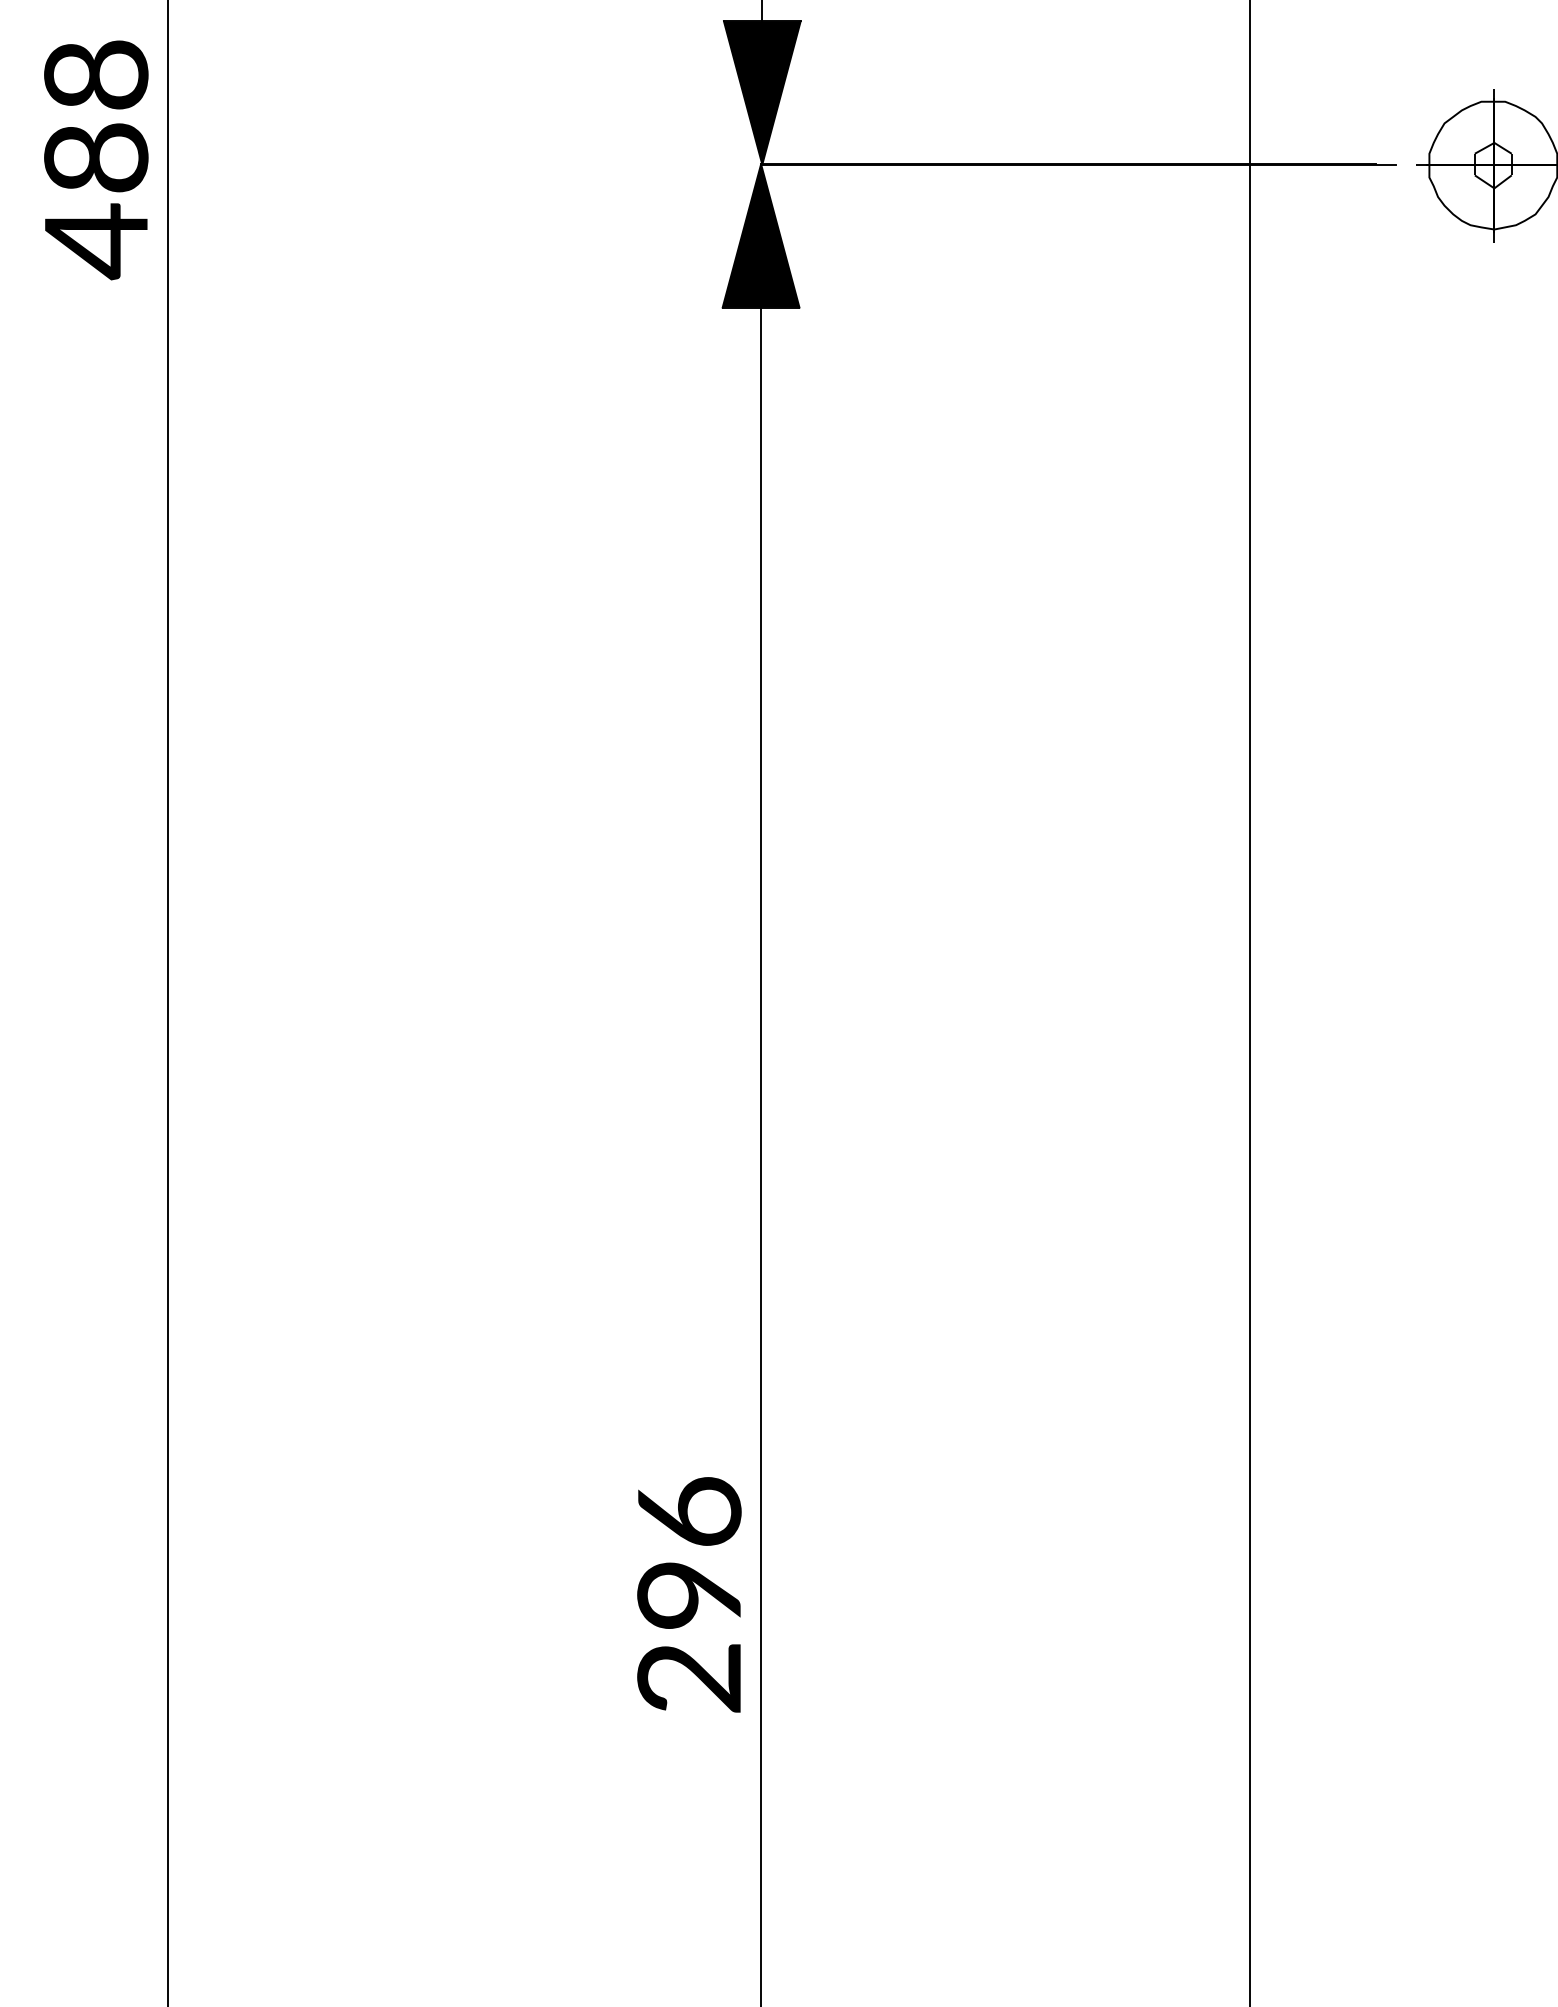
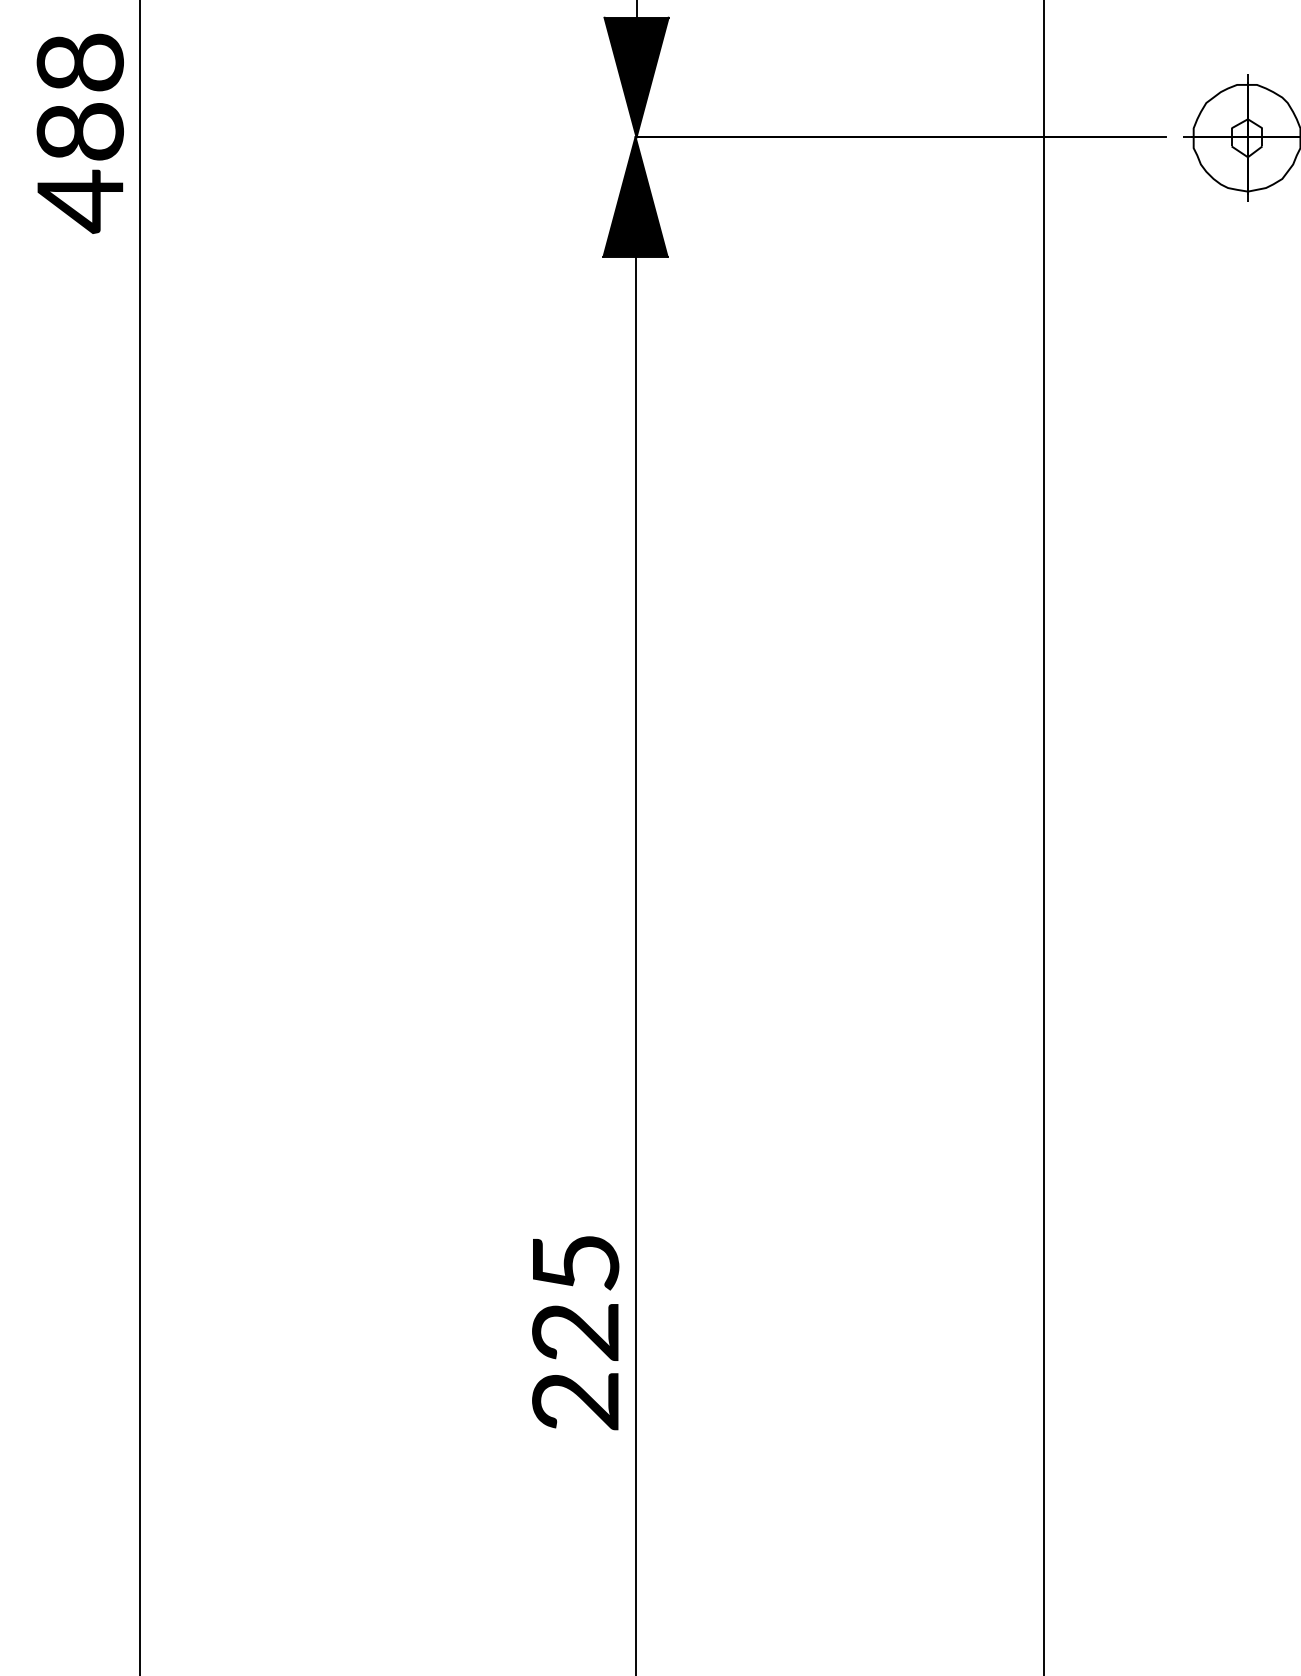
text: (689, 1552) -> (575, 1296), 296 -> 225

